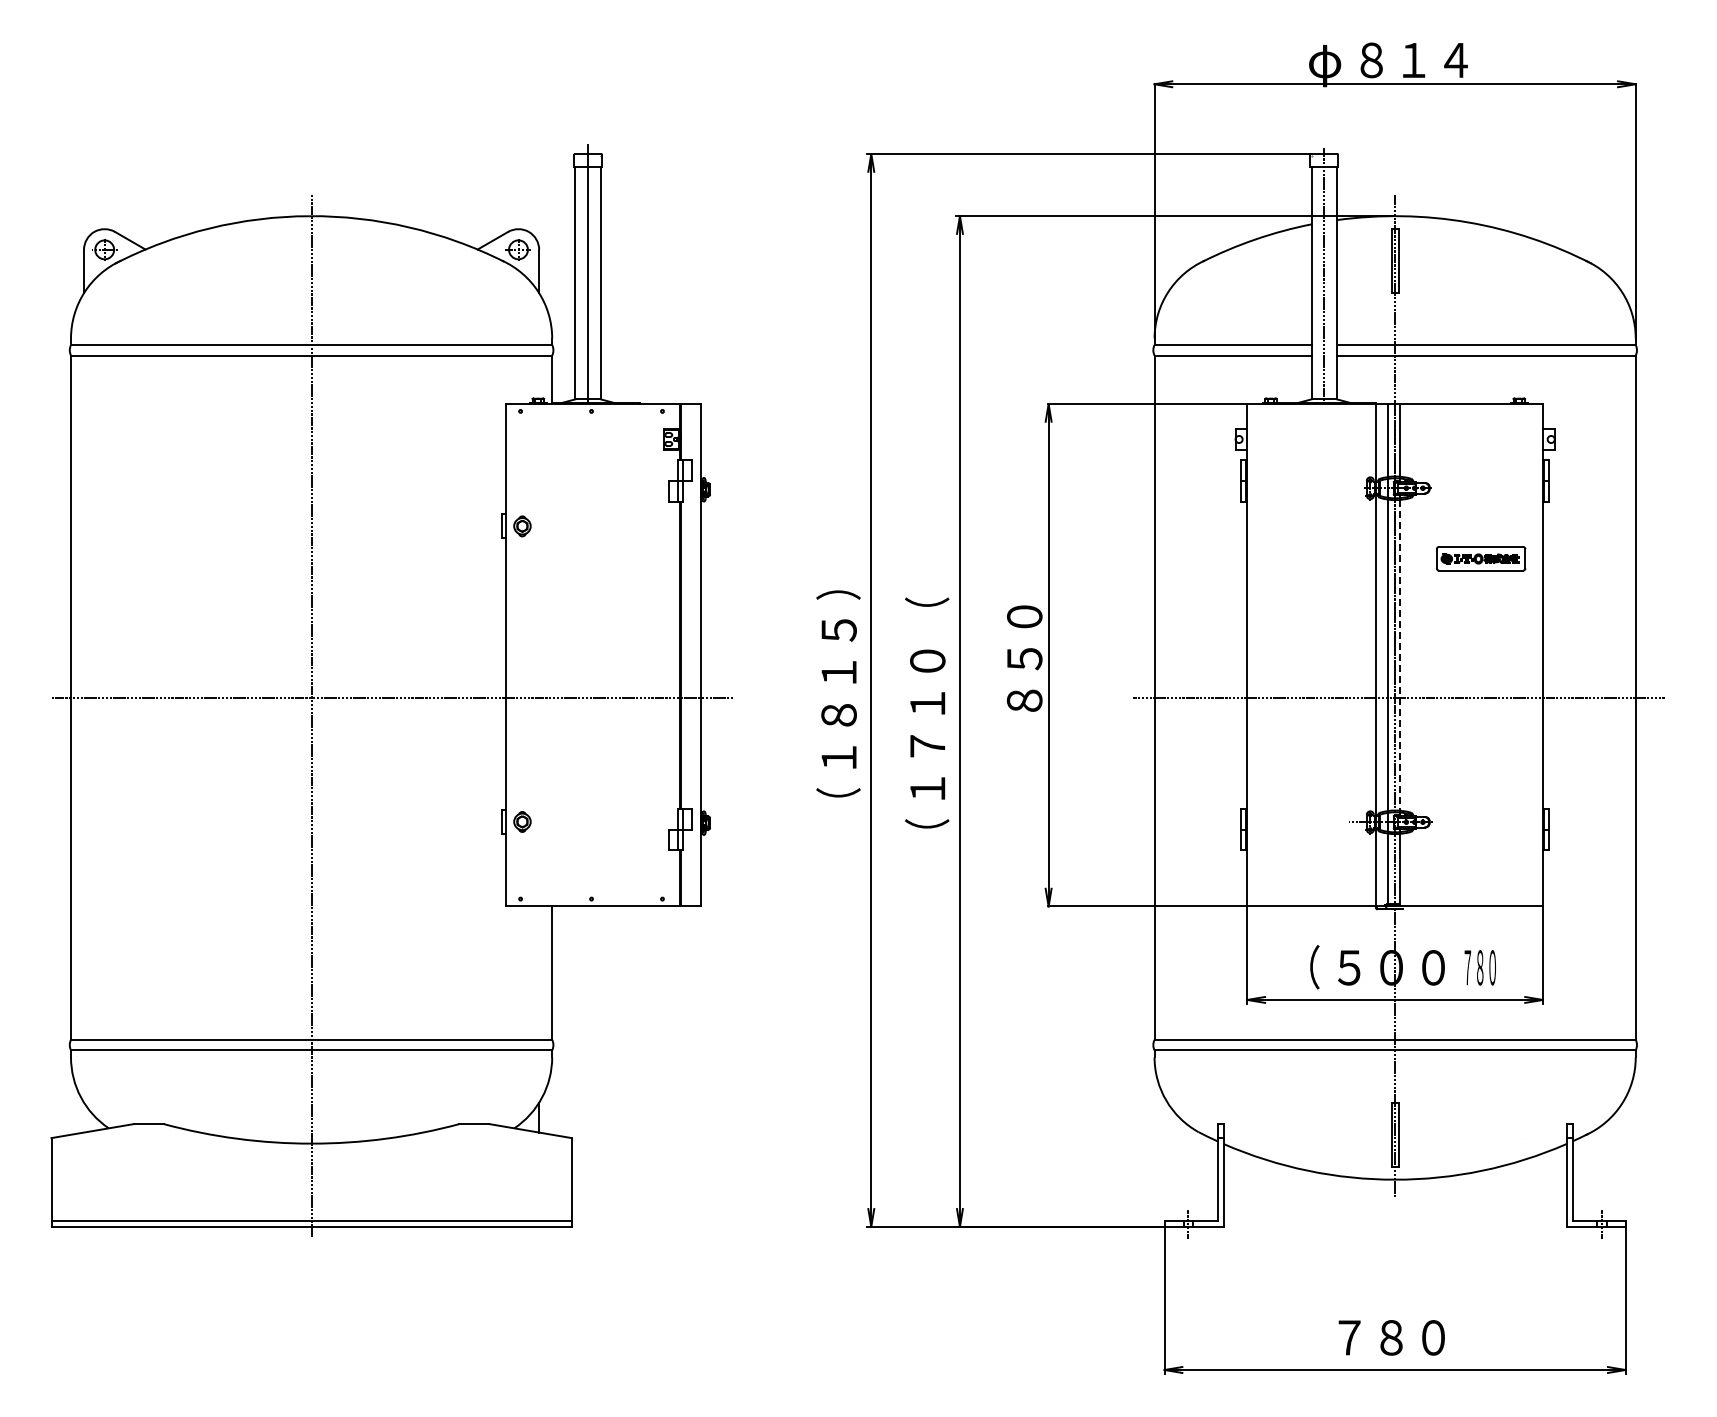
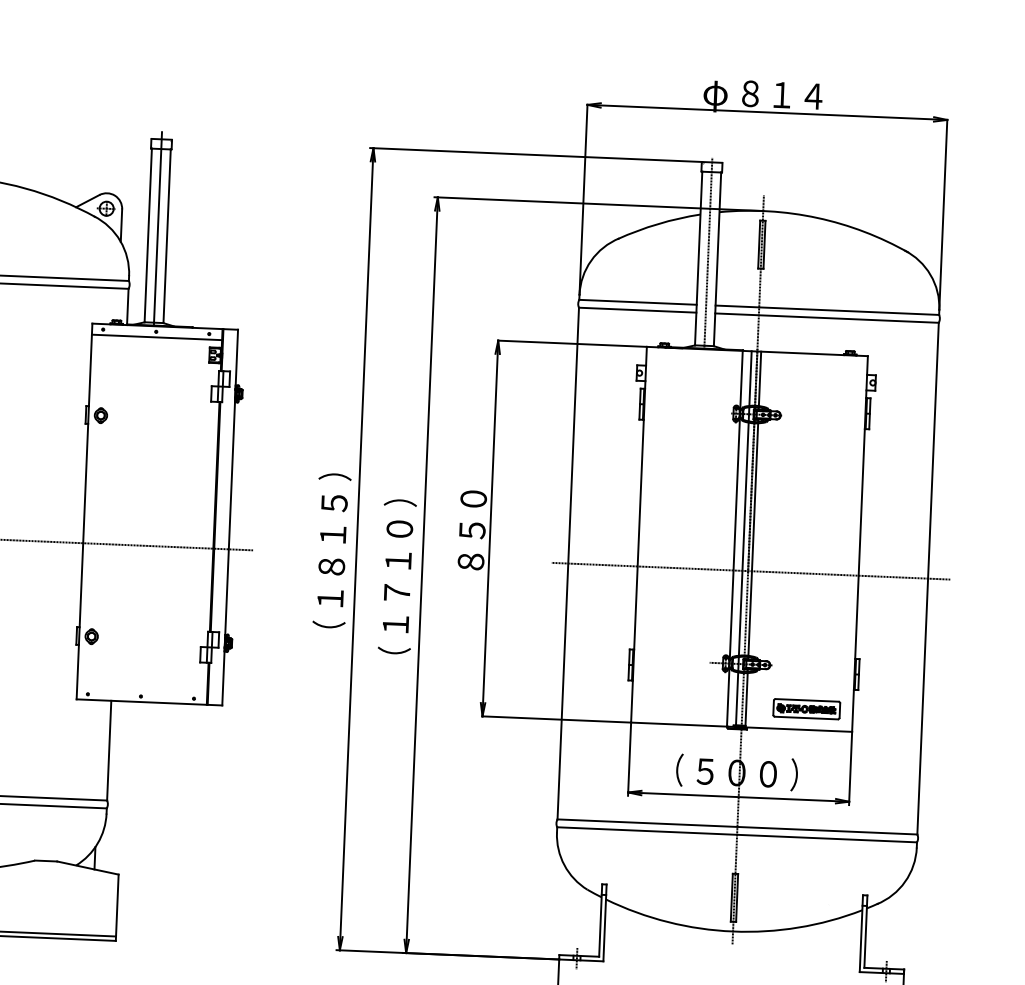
line: (592, 418) -> (156, 337), added
part: (1481, 558) -> (807, 709), moved
text: (927, 613) -> (401, 493), （ -> ）
line: (1400, 655) -> (753, 539), dashed -> solid
text: (1479, 967) -> (802, 775), ７８０ -> ）

